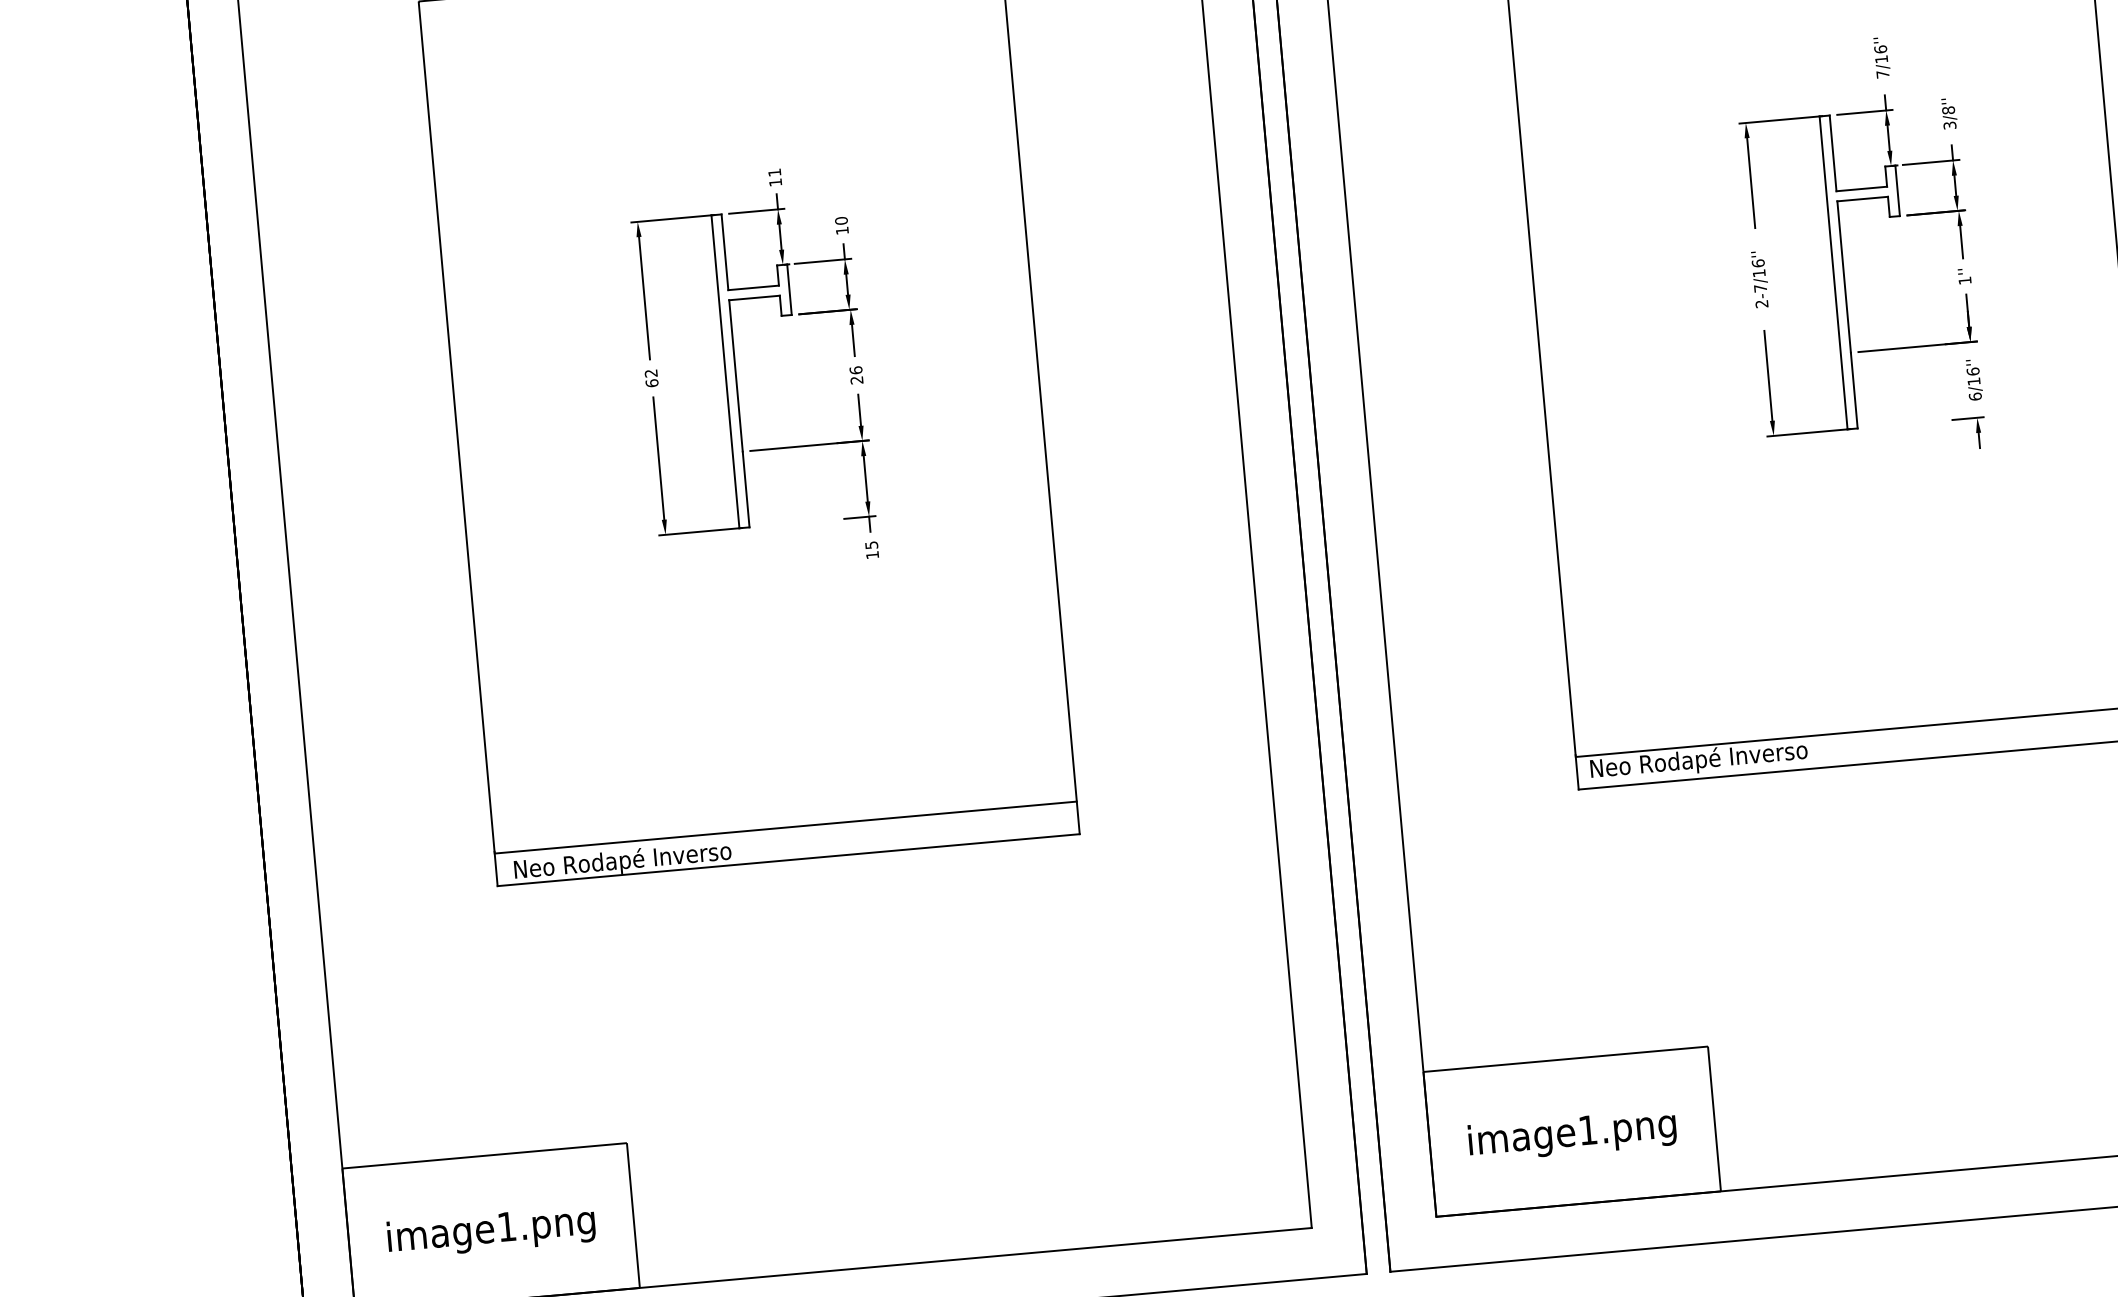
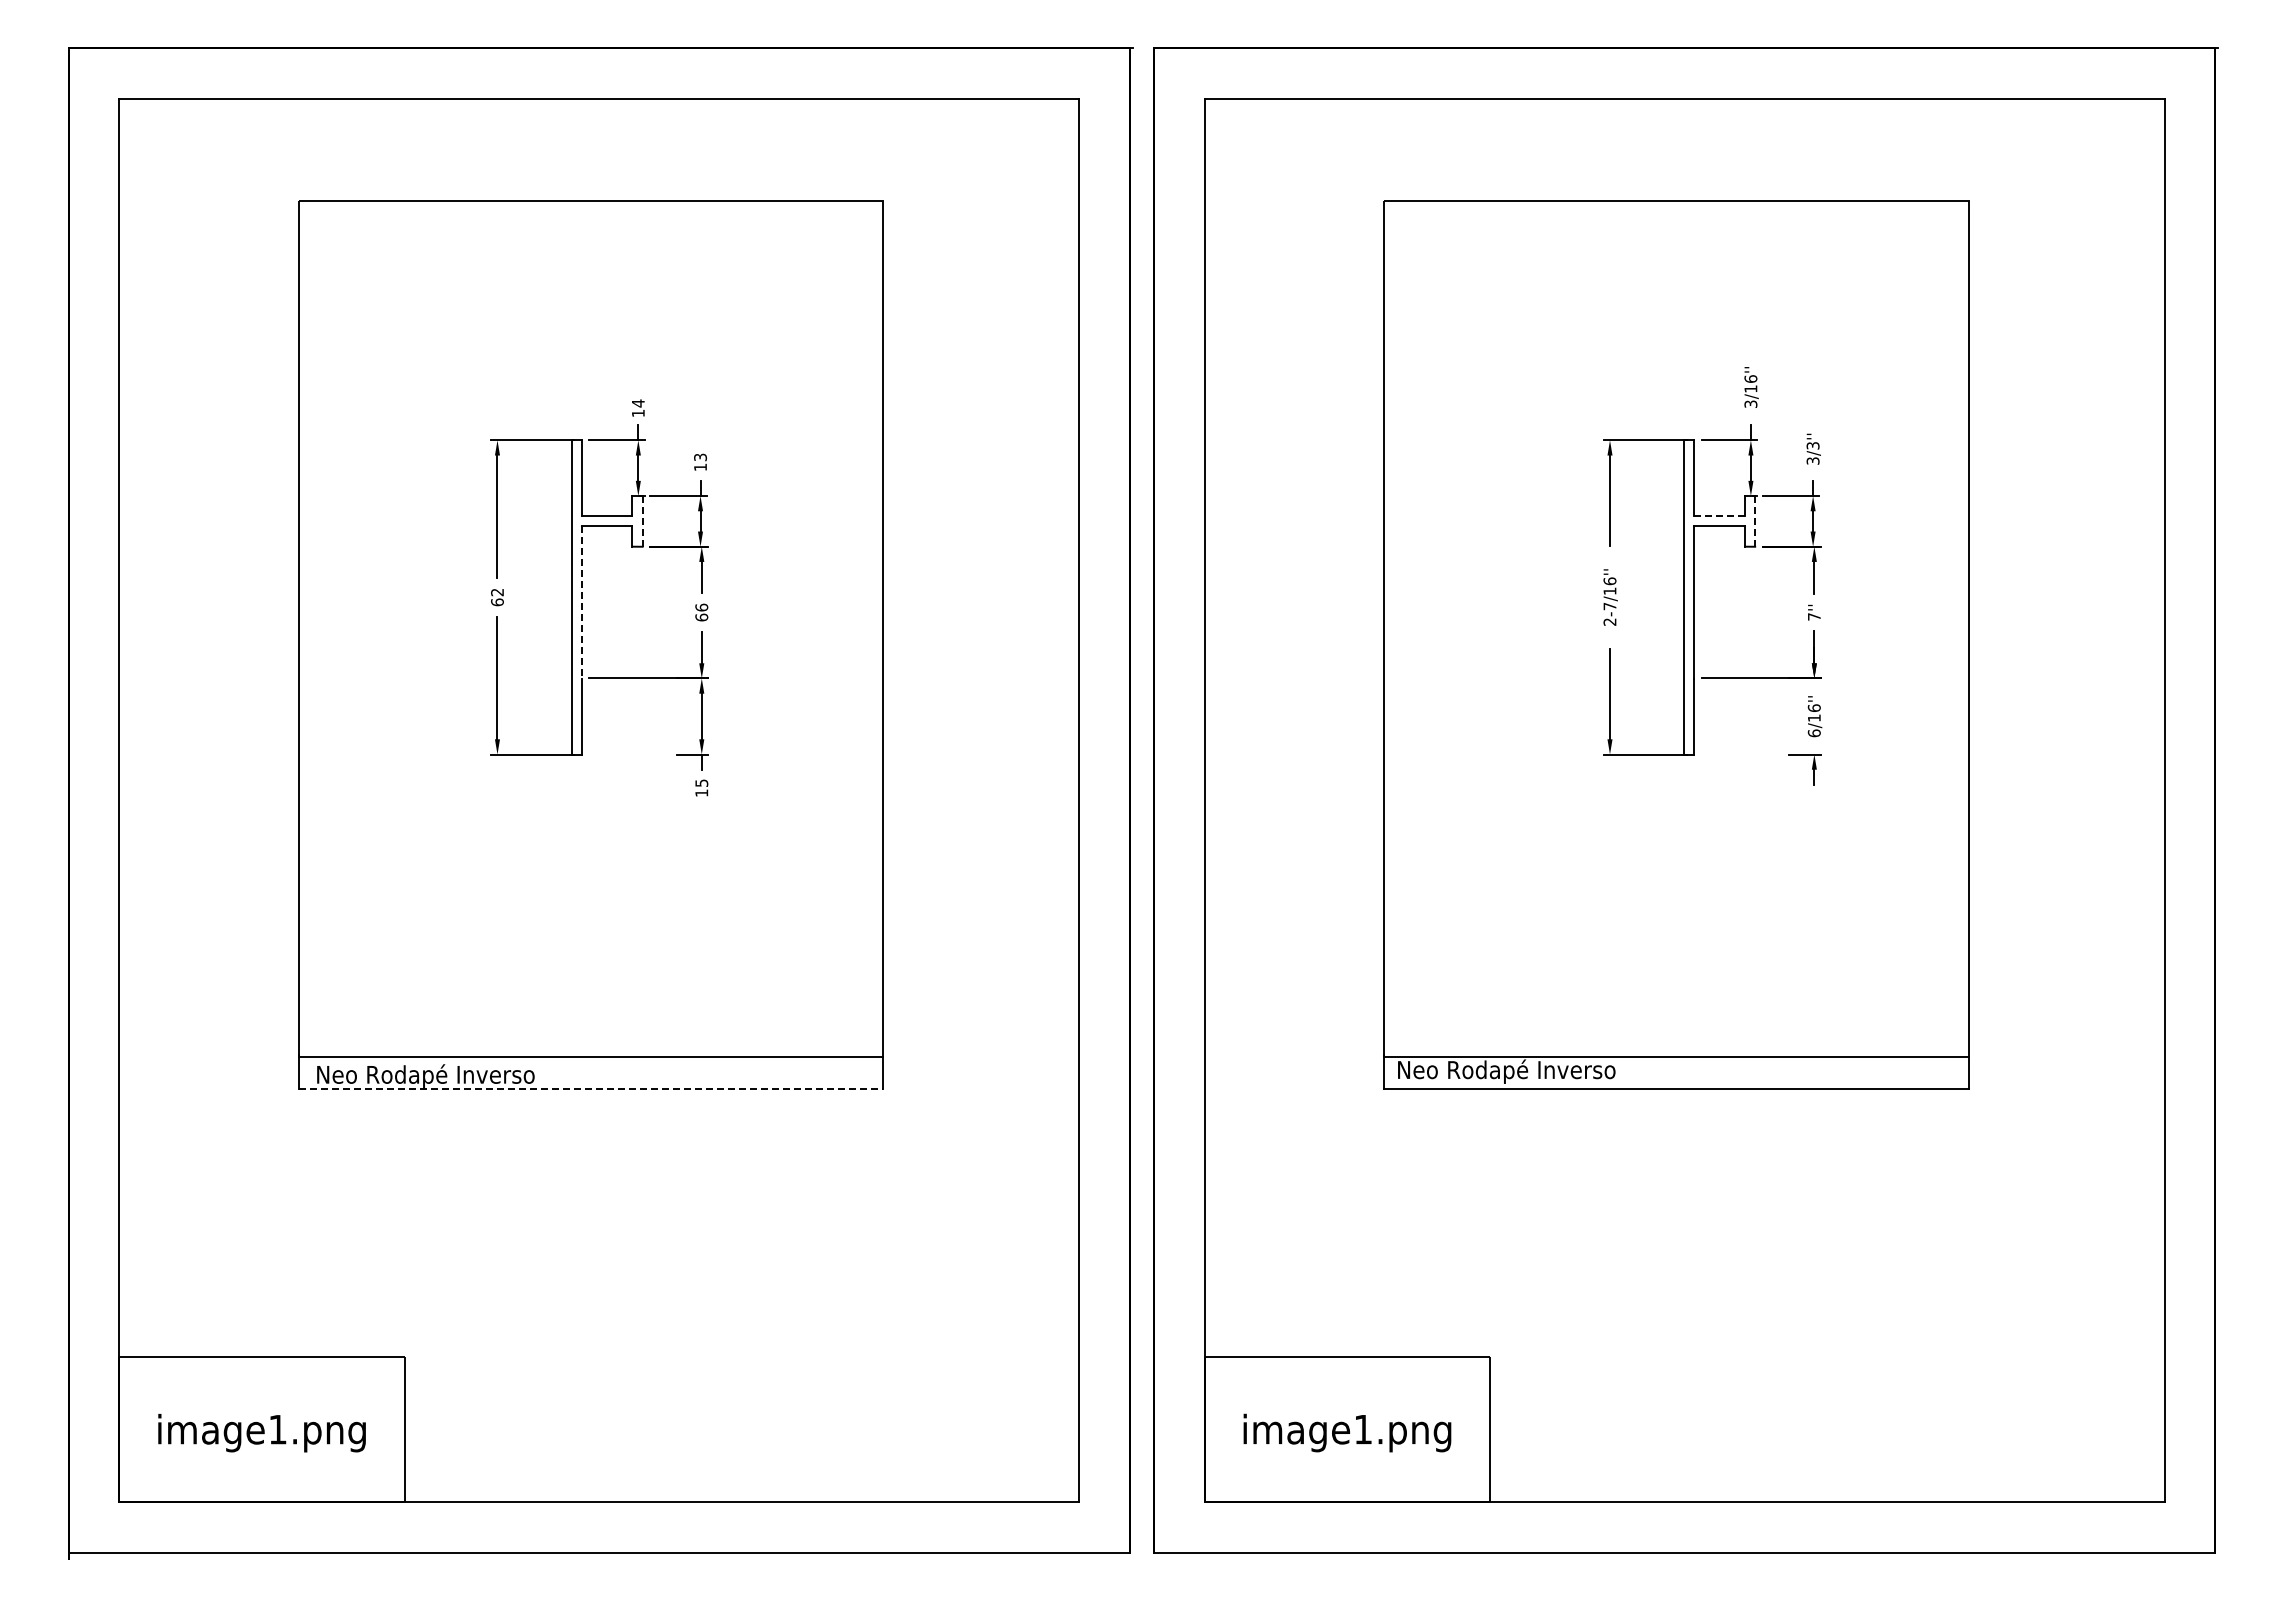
text: (1882, 73) -> (1750, 403), 7/16'' -> 3/16''
text: (1947, 110) -> (1812, 445), 3/8'' -> 3/3''
text: (774, 172) -> (638, 403), 11 -> 14
line: (1862, 189) -> (1720, 516), solid -> dashed
line: (1897, 190) -> (1755, 521), solid -> dashed
text: (841, 220) -> (700, 457), 10 -> 13
text: (1965, 280) -> (1814, 616), 1'' -> 7''
line: (789, 289) -> (642, 521), solid -> dashed
line: (735, 376) -> (581, 603), solid -> dashed
text: (856, 380) -> (701, 617), 26 -> 66
line: (789, 860) -> (591, 1089), solid -> dashed

